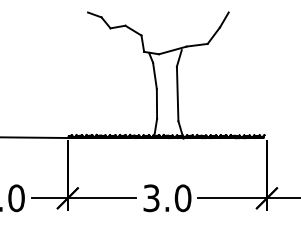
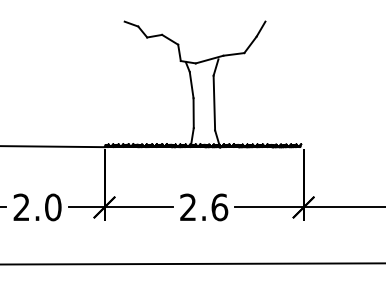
text: (167, 198) -> (204, 207), 3.0 -> 2.6

